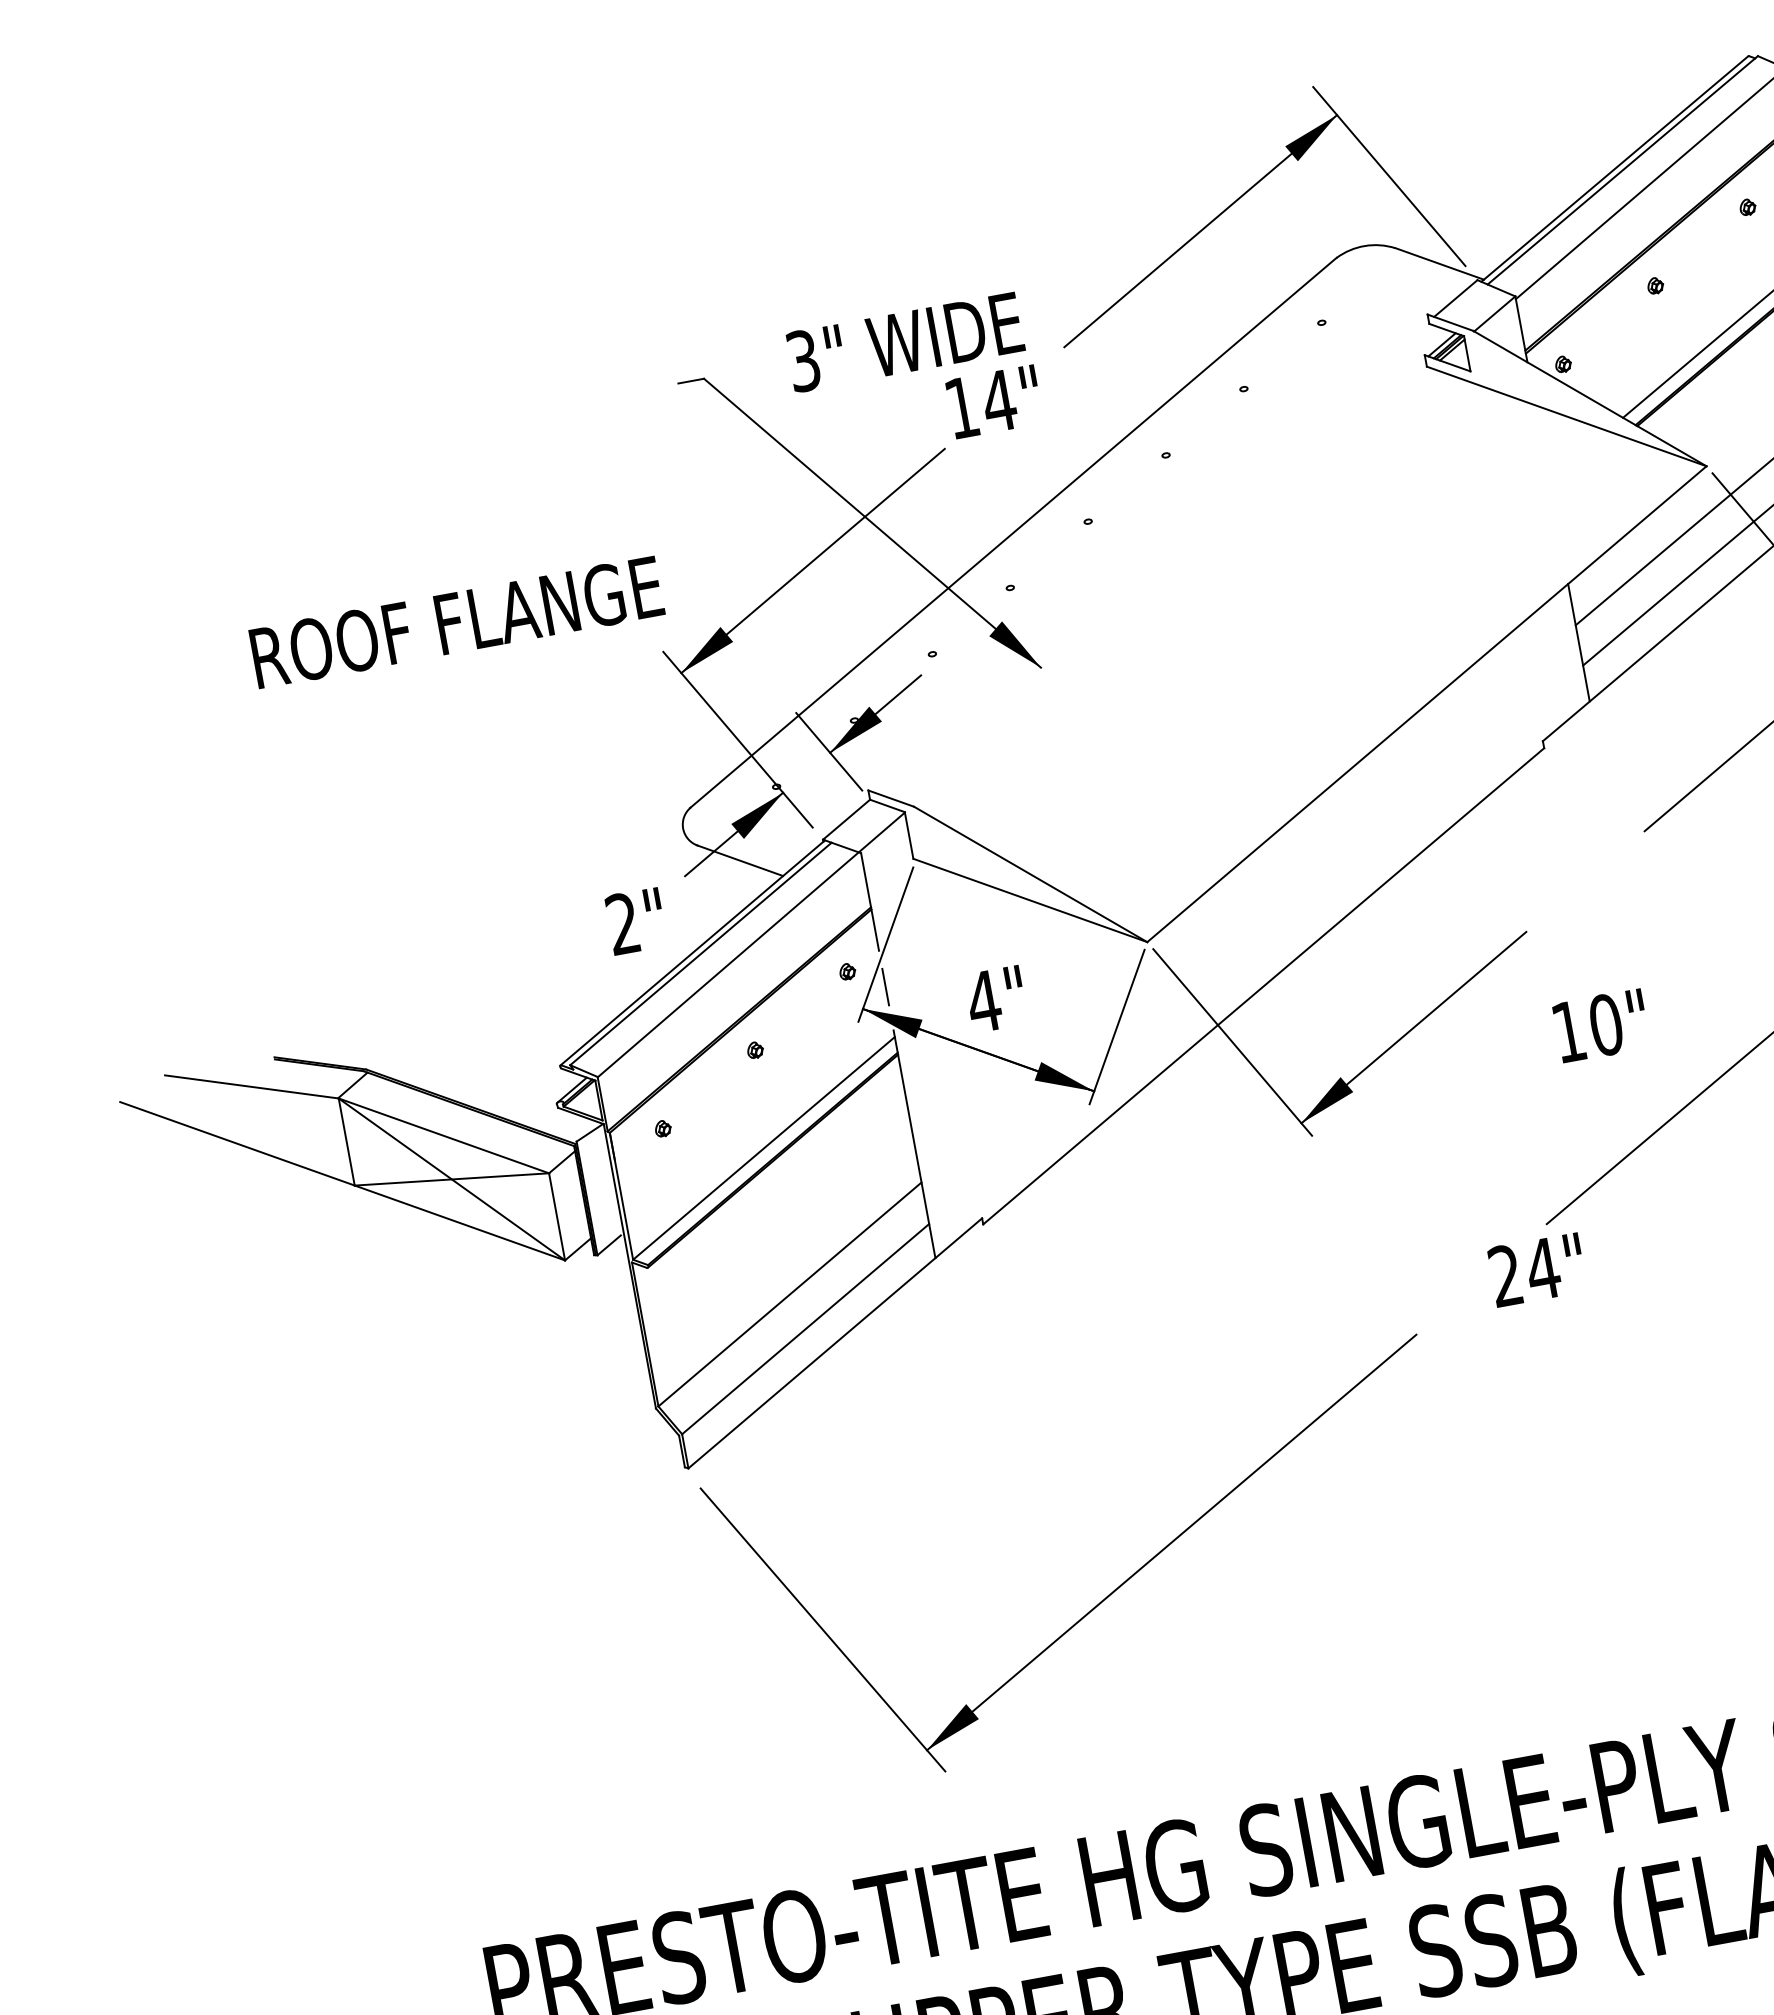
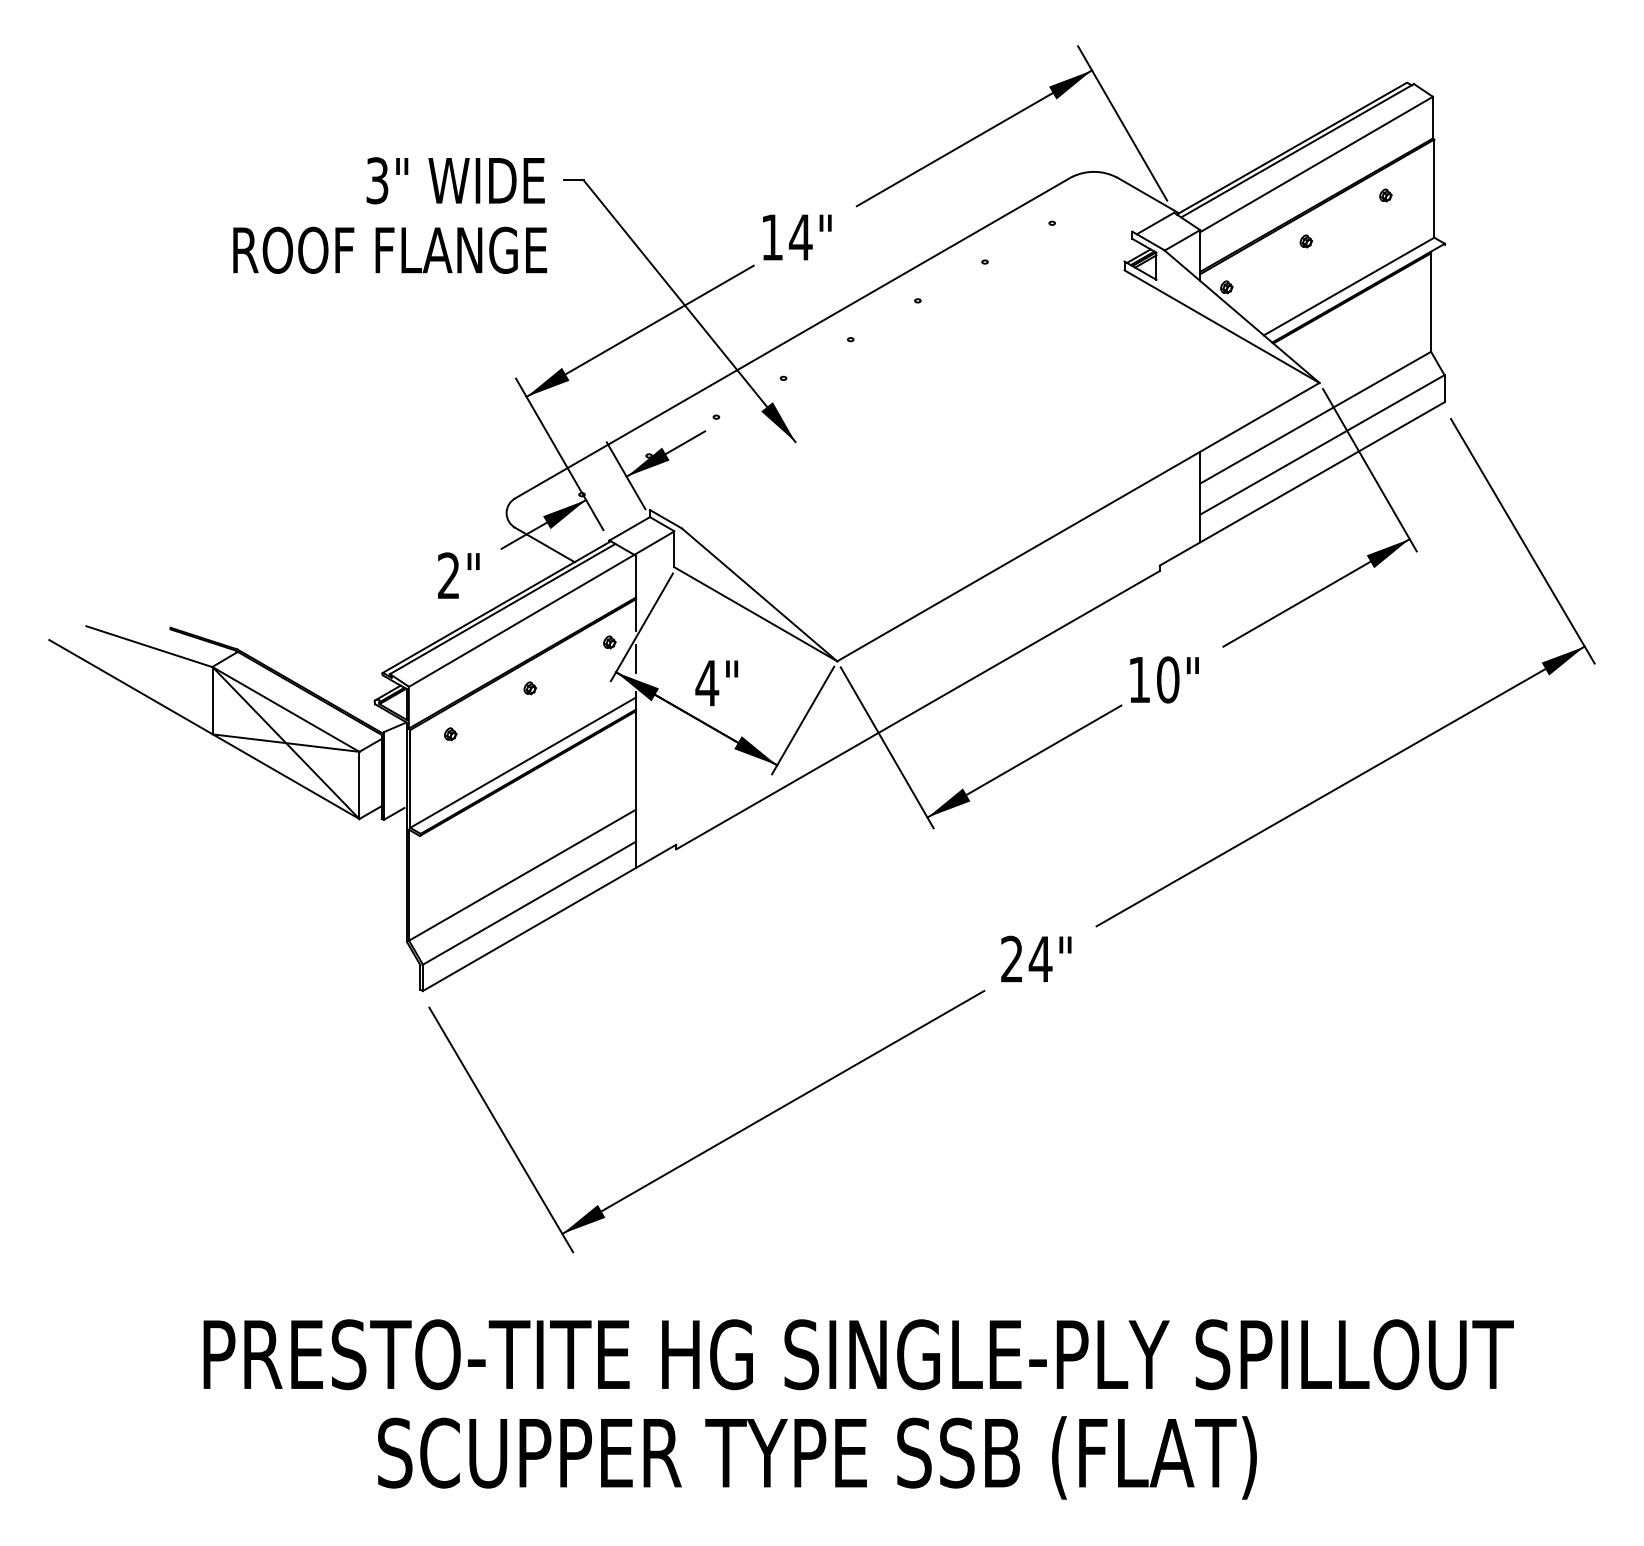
text: (904, 342) -> (455, 180), moved
text: (457, 621) -> (390, 249), moved
text: (1601, 1025) -> (1164, 679), moved
text: (1537, 1268) -> (1036, 958), moved

